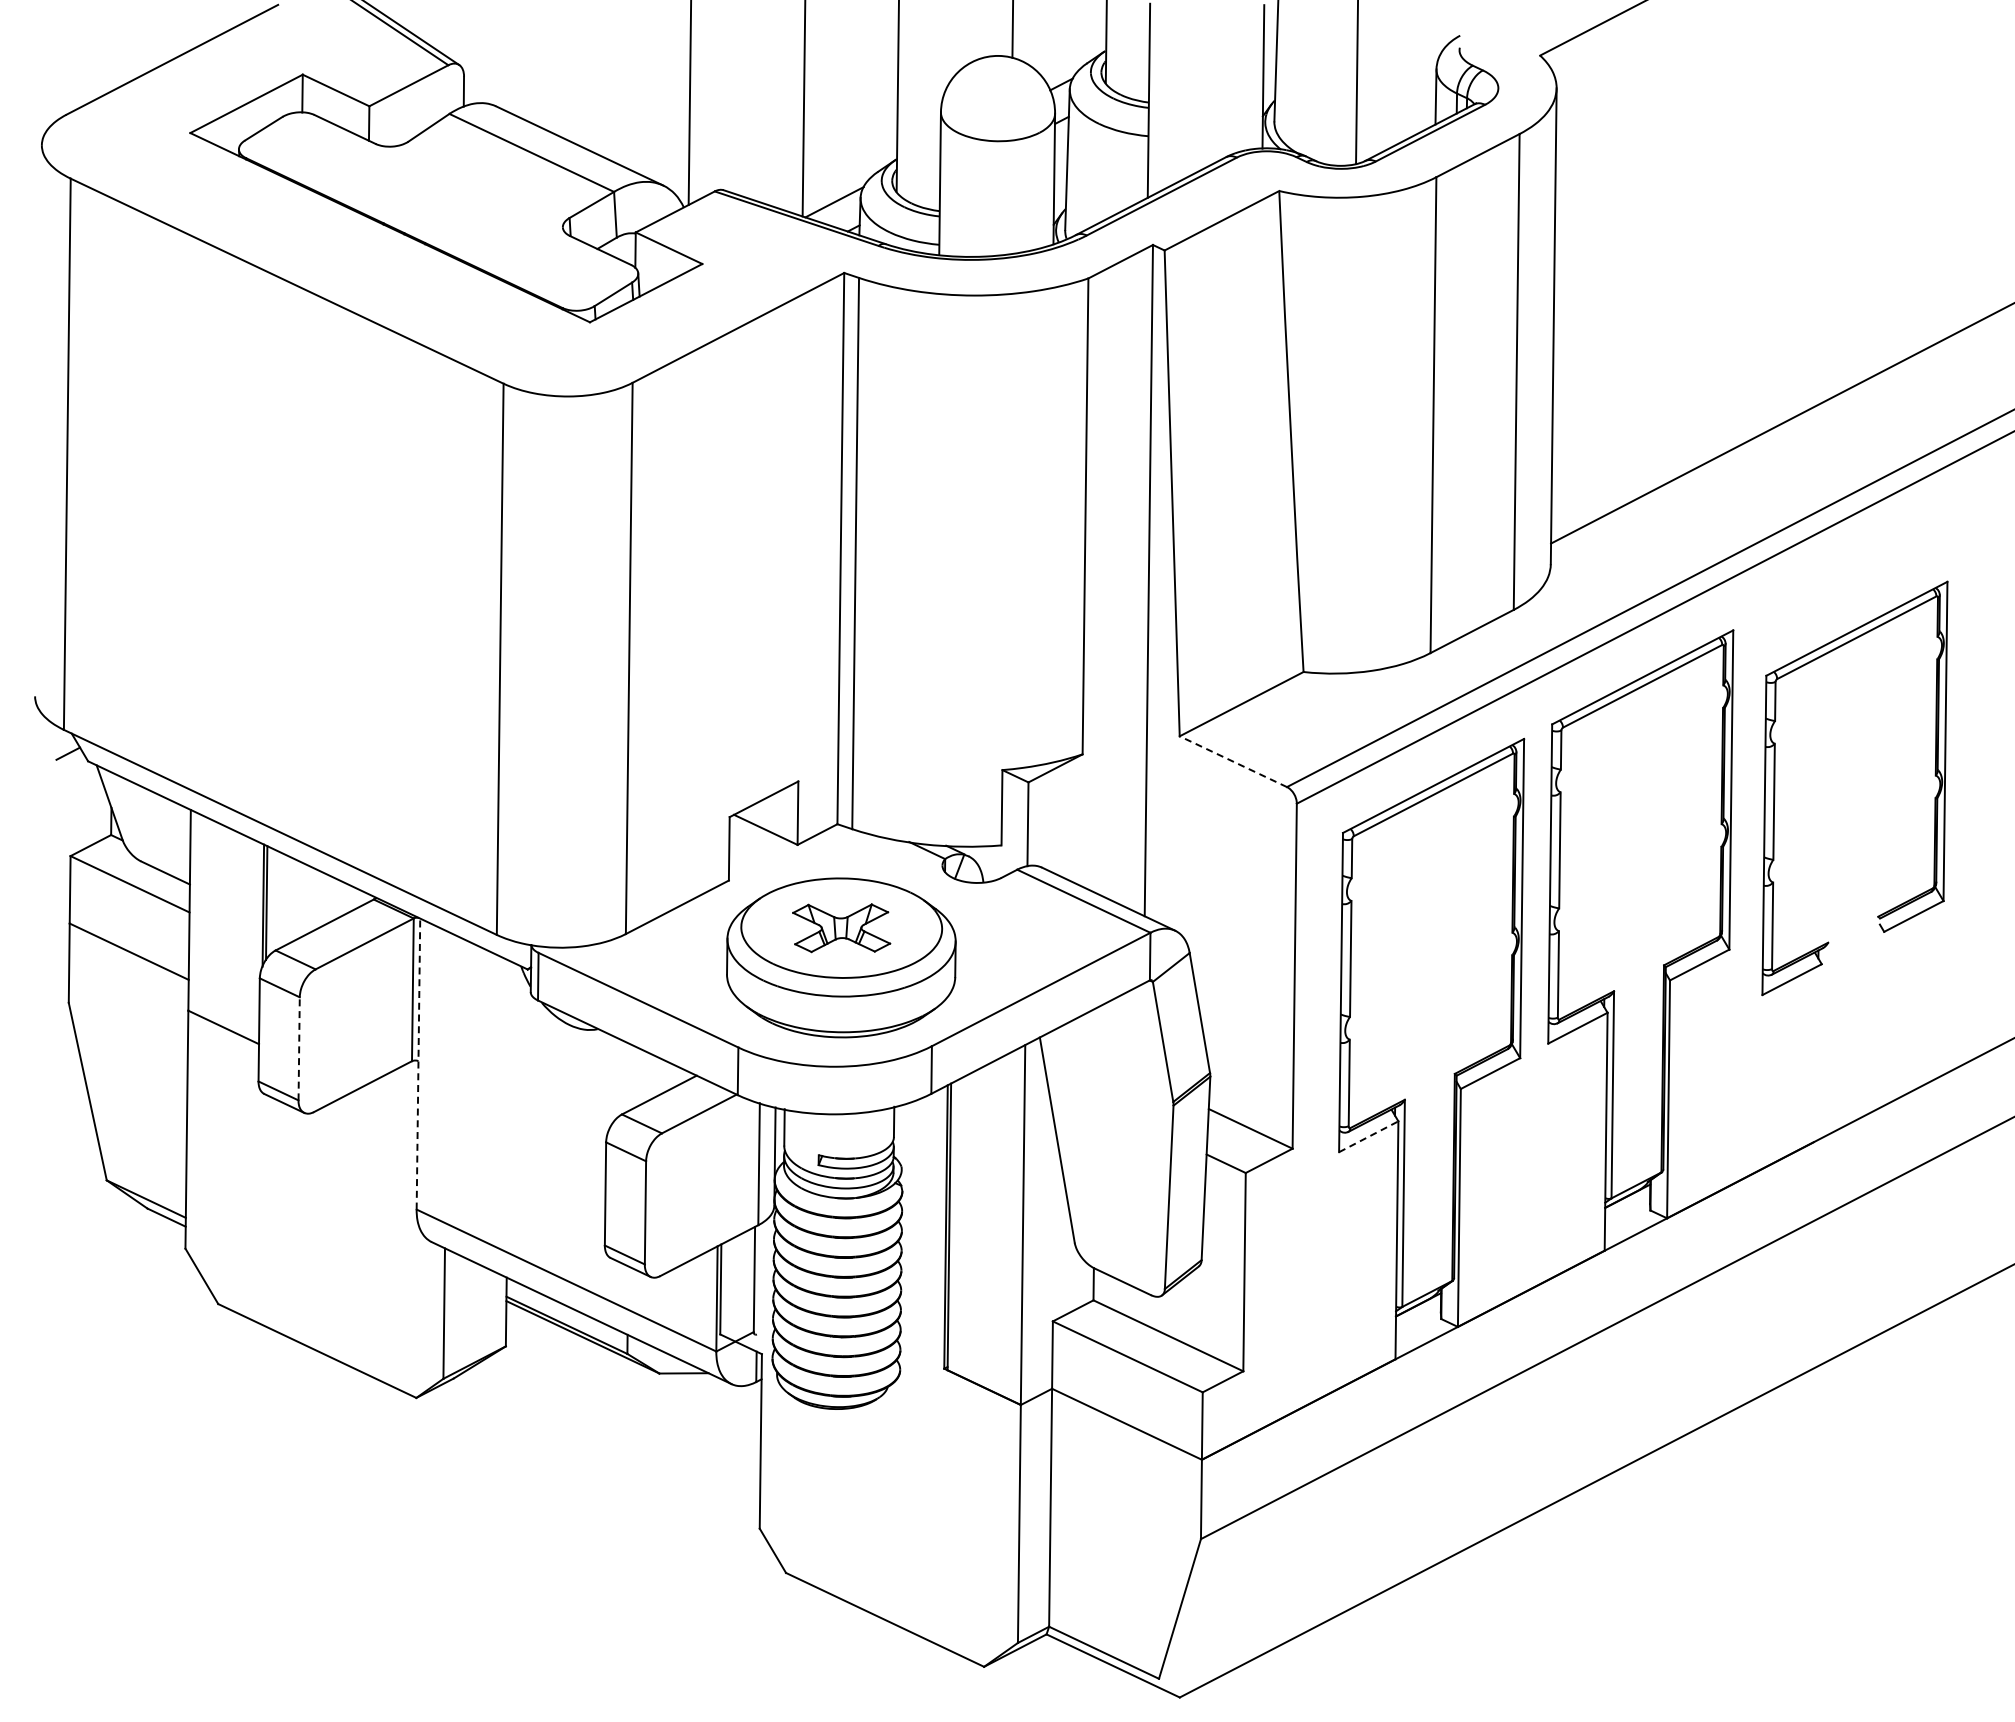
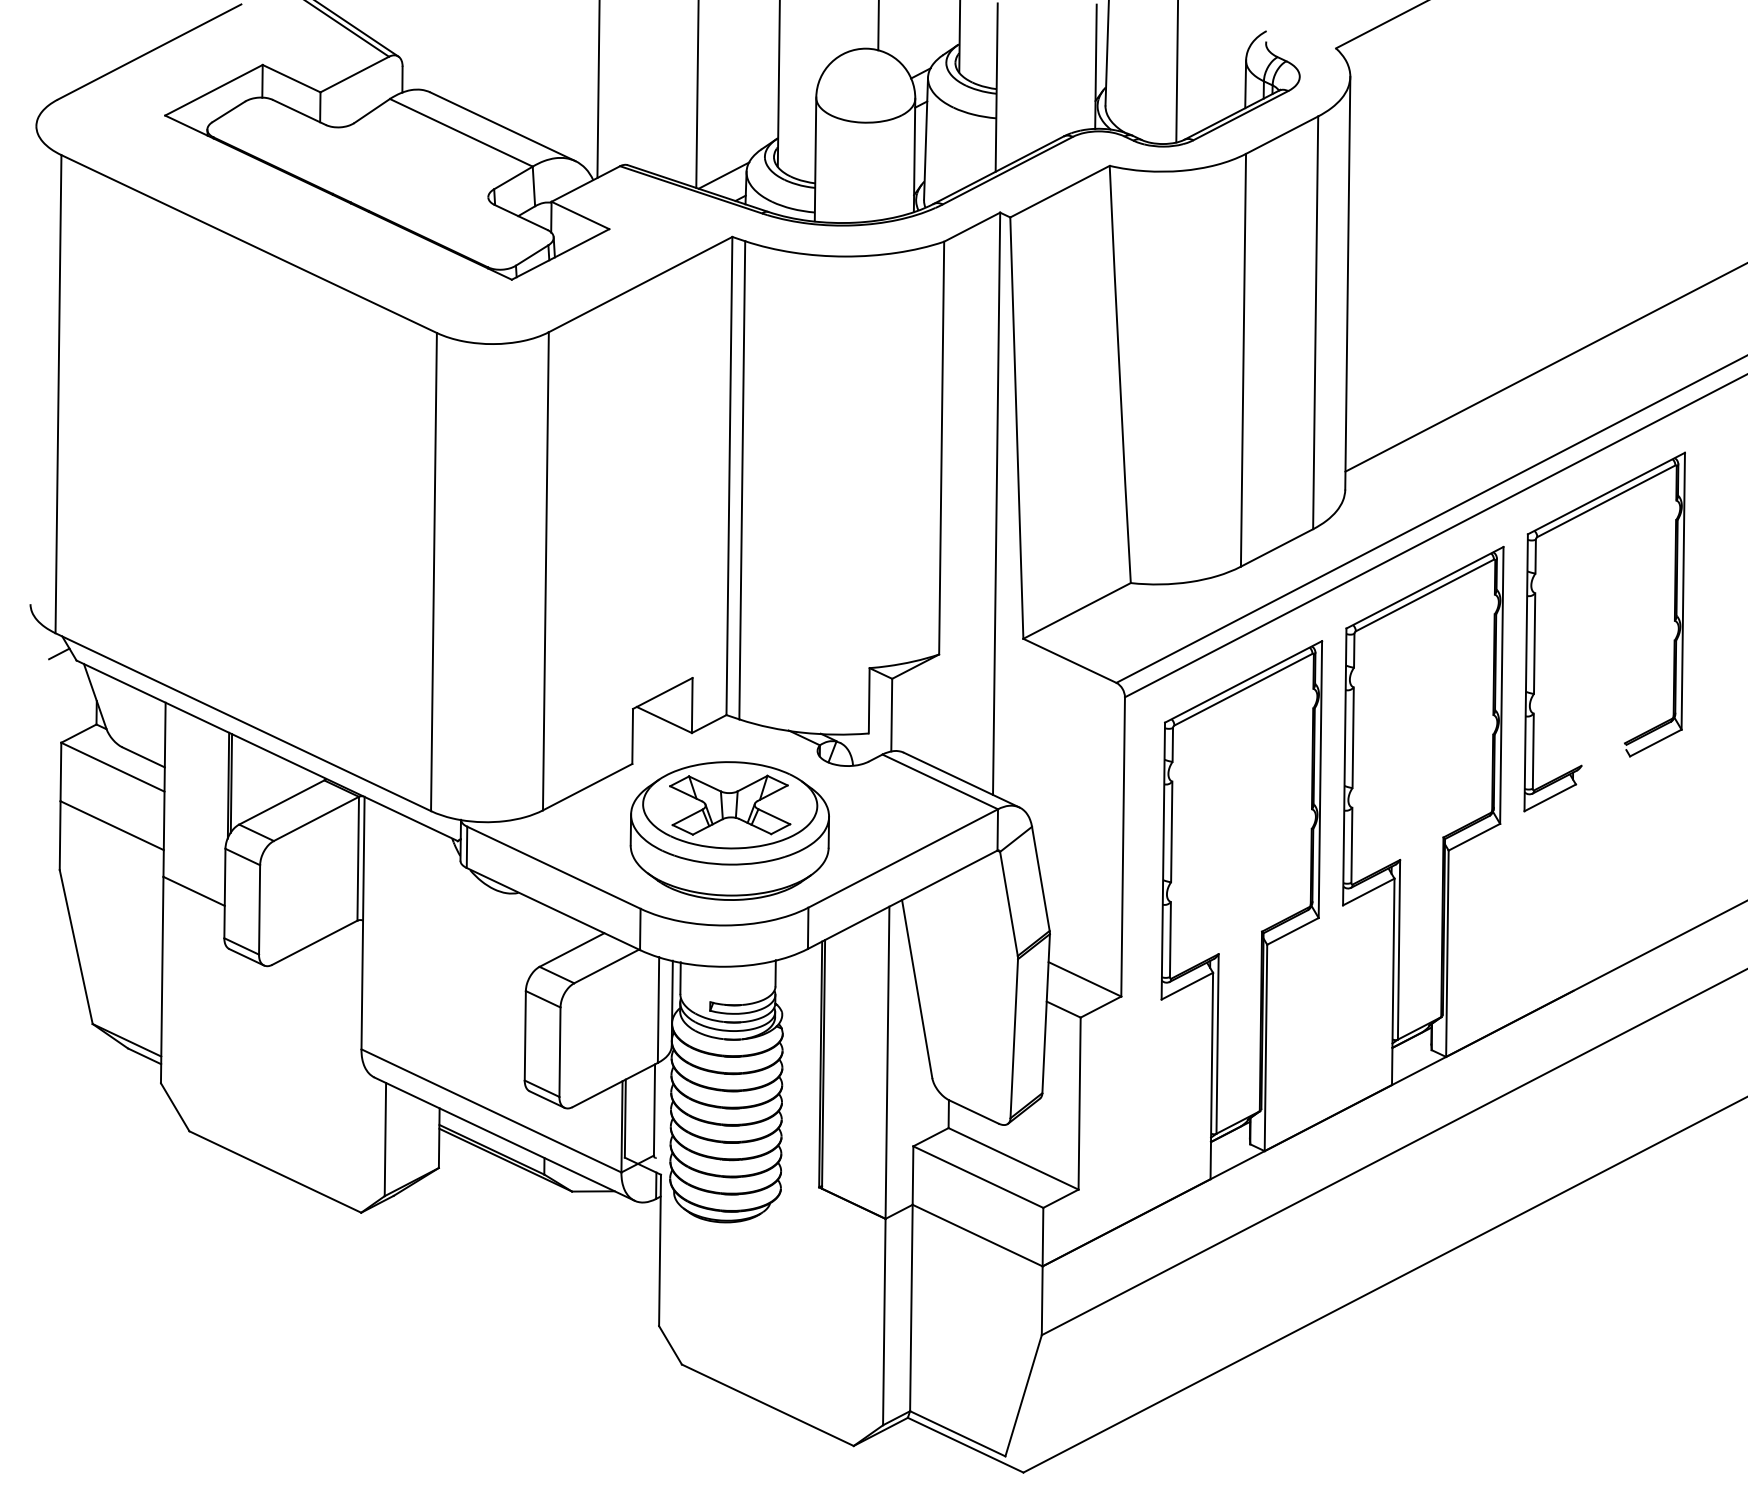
line: (1232, 761) -> (1069, 660), dashed -> solid
part: (1775, 788) -> (1535, 632), moved
part: (841, 928) -> (730, 805), size x1.43
line: (299, 1048) -> (259, 909), dashed -> solid
line: (418, 1063) -> (363, 922), dashed -> solid
line: (1369, 1136) -> (1187, 985), dashed -> solid

